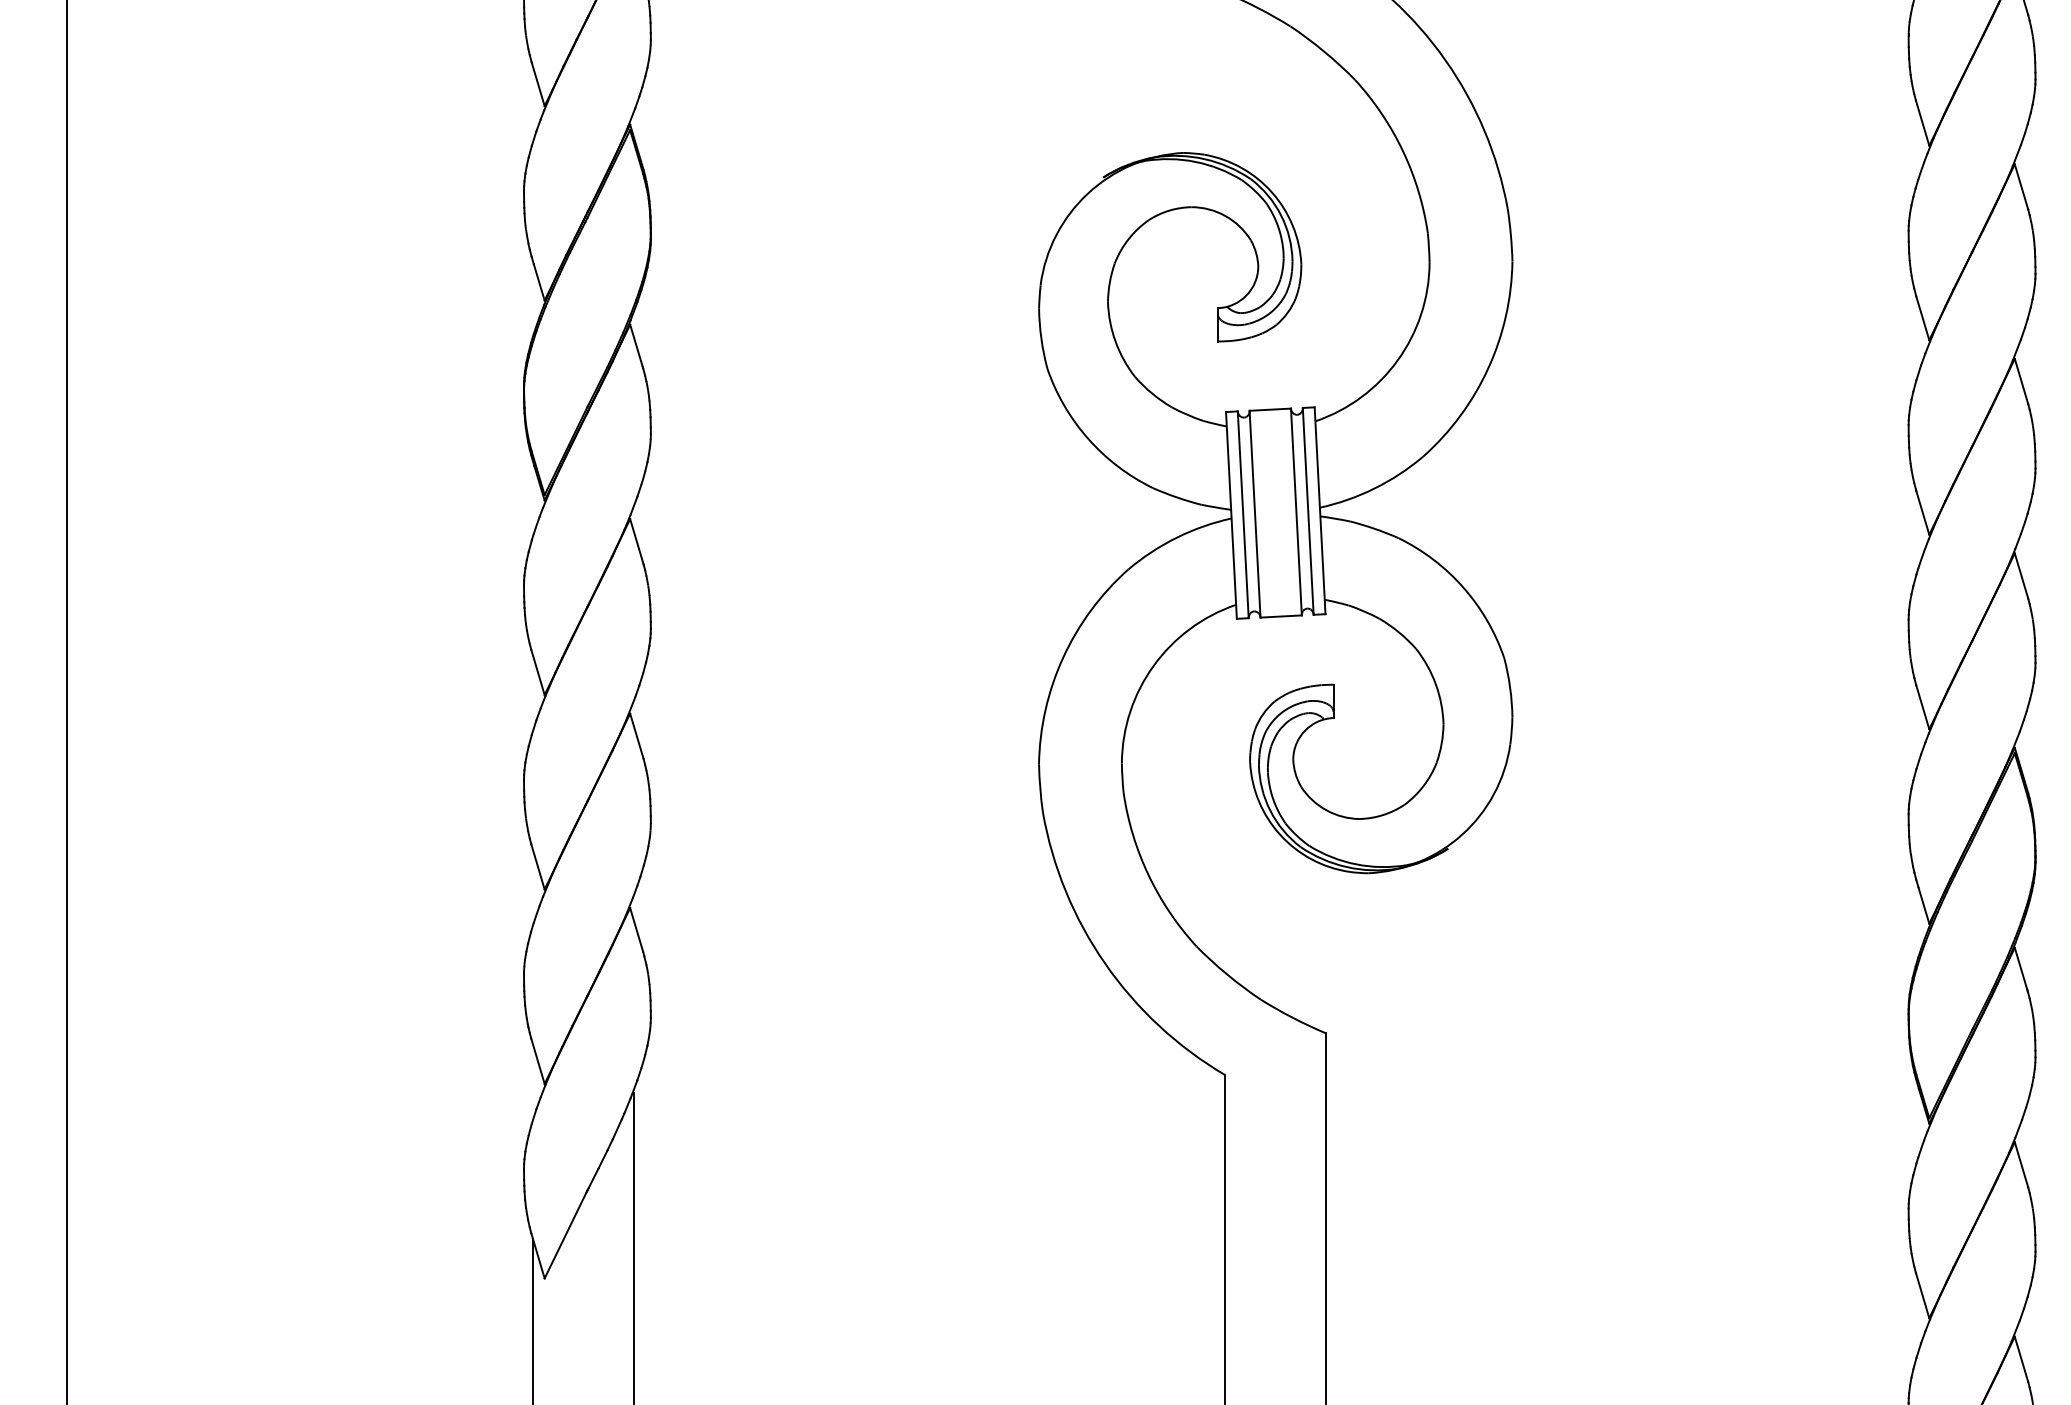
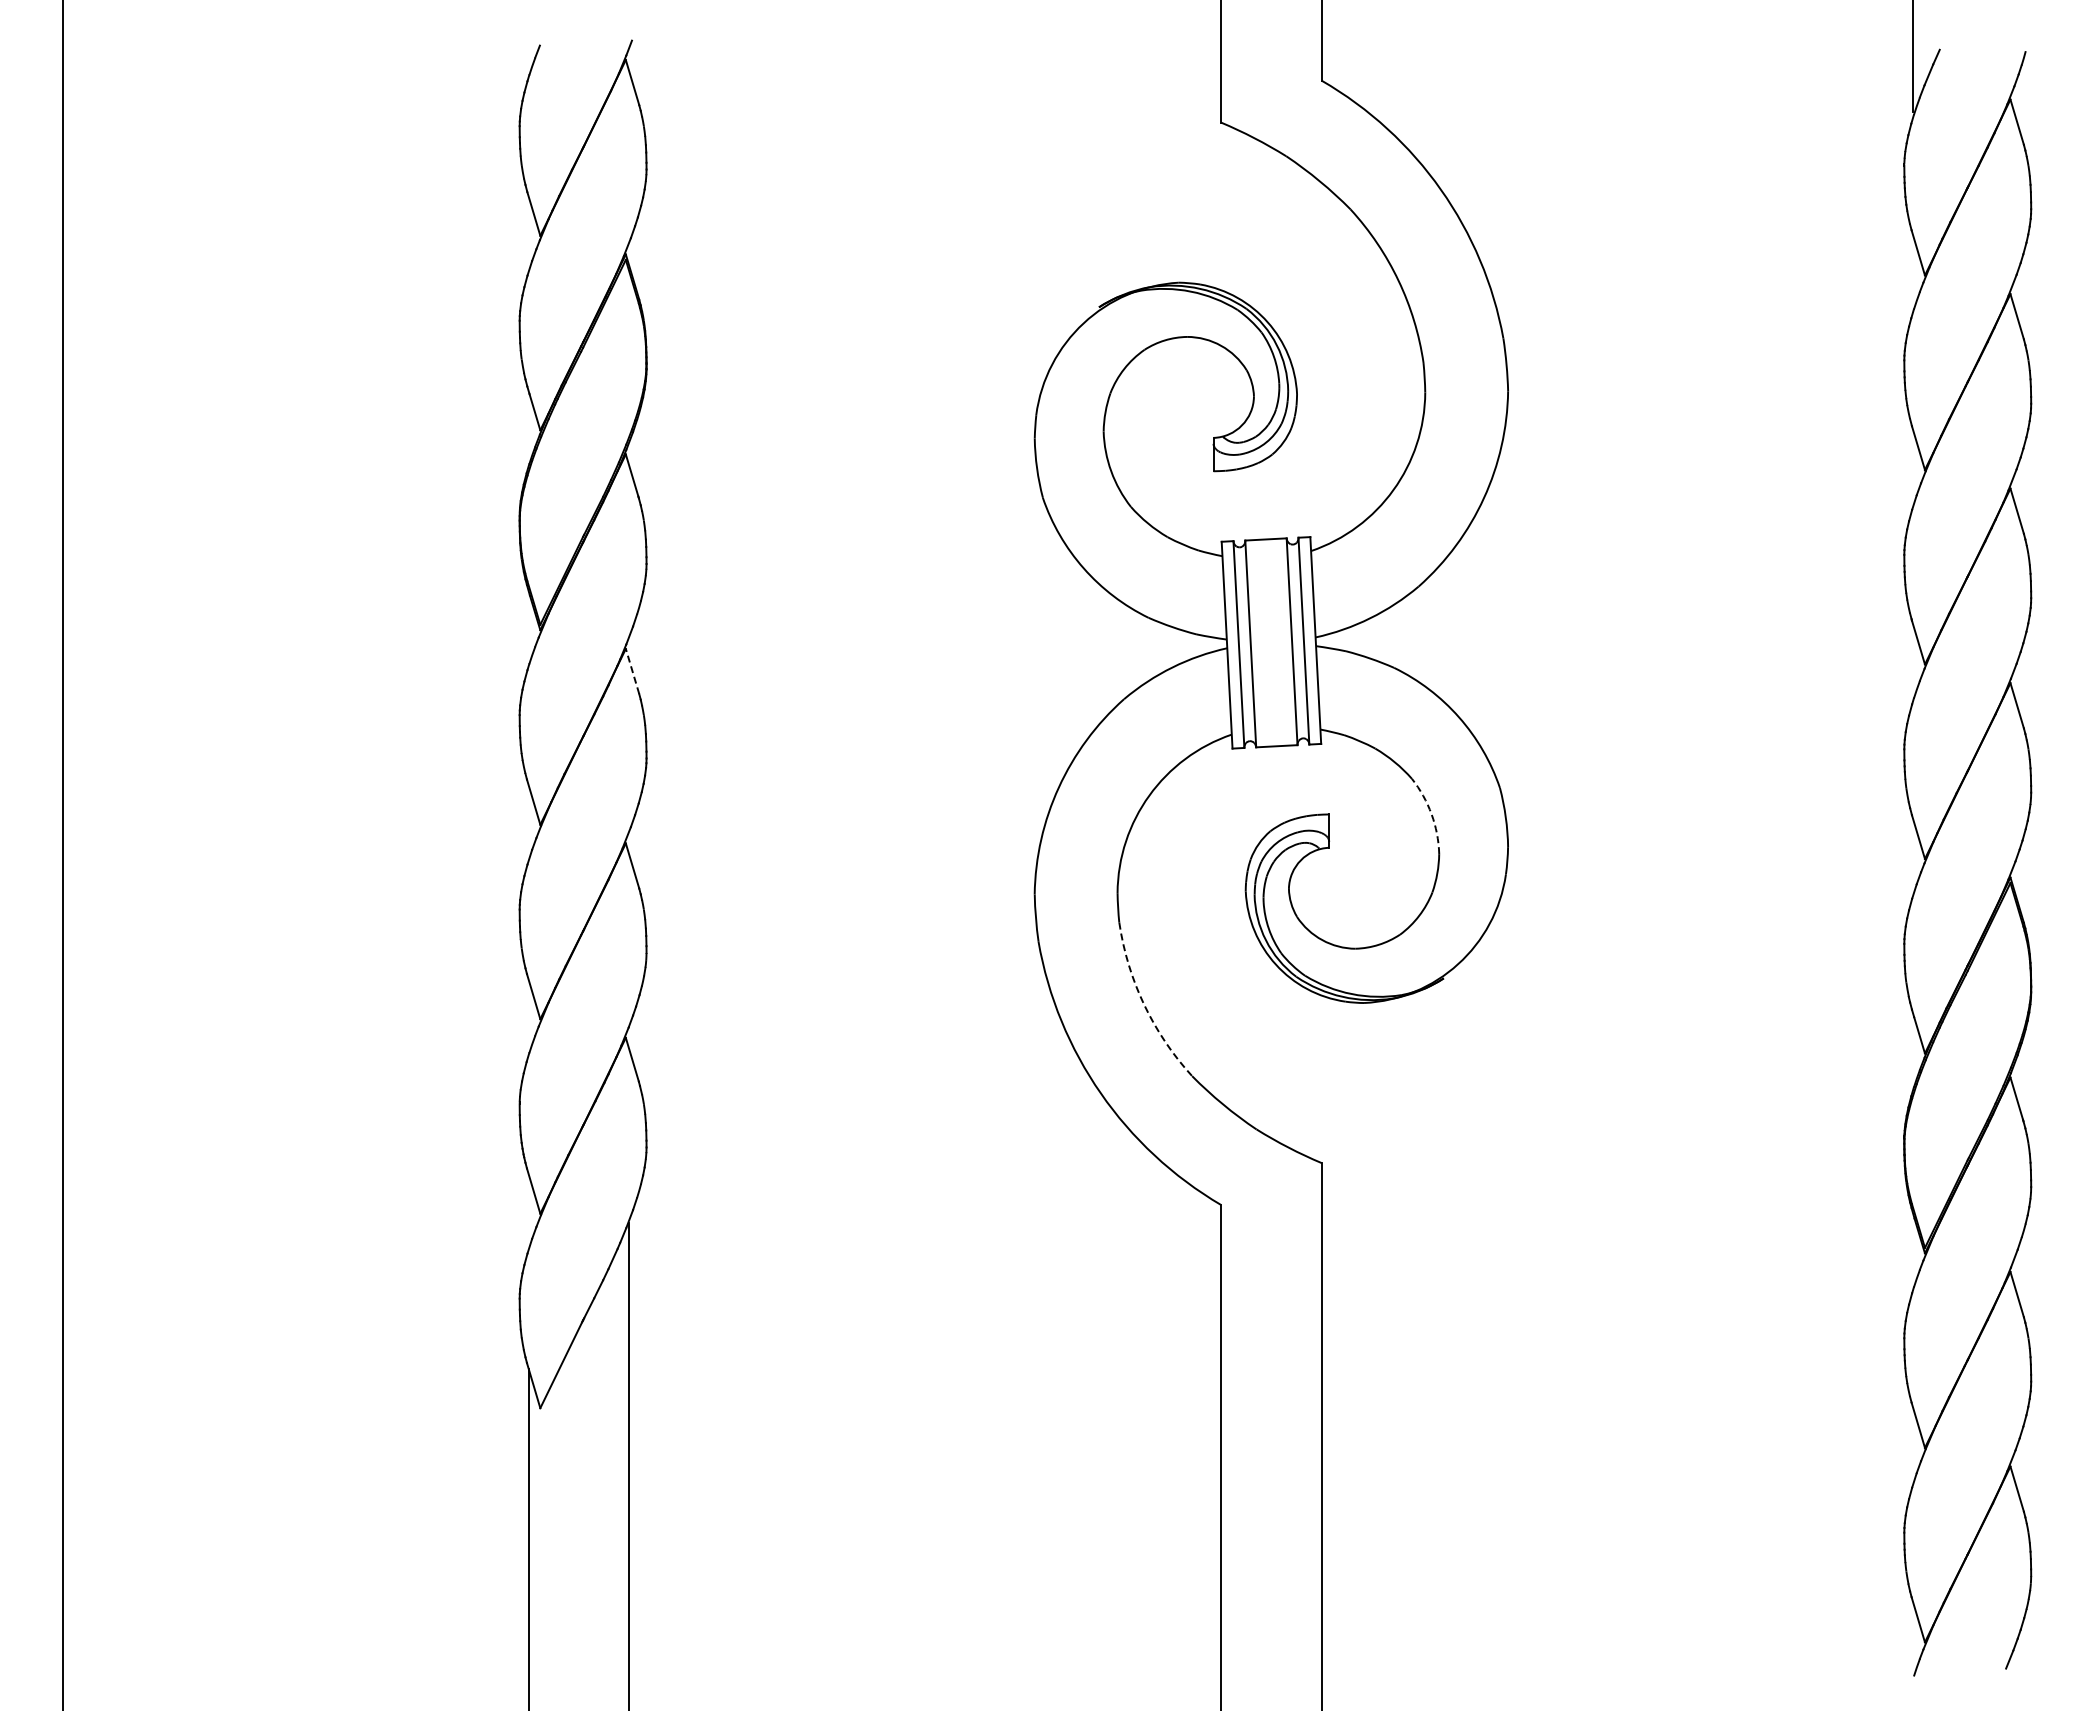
line: (636, 541) -> (632, 671), solid -> dashed
arc: (1435, 684) -> (1431, 814), solid -> dashed
arc: (1148, 874) -> (1144, 1004), solid -> dashed

